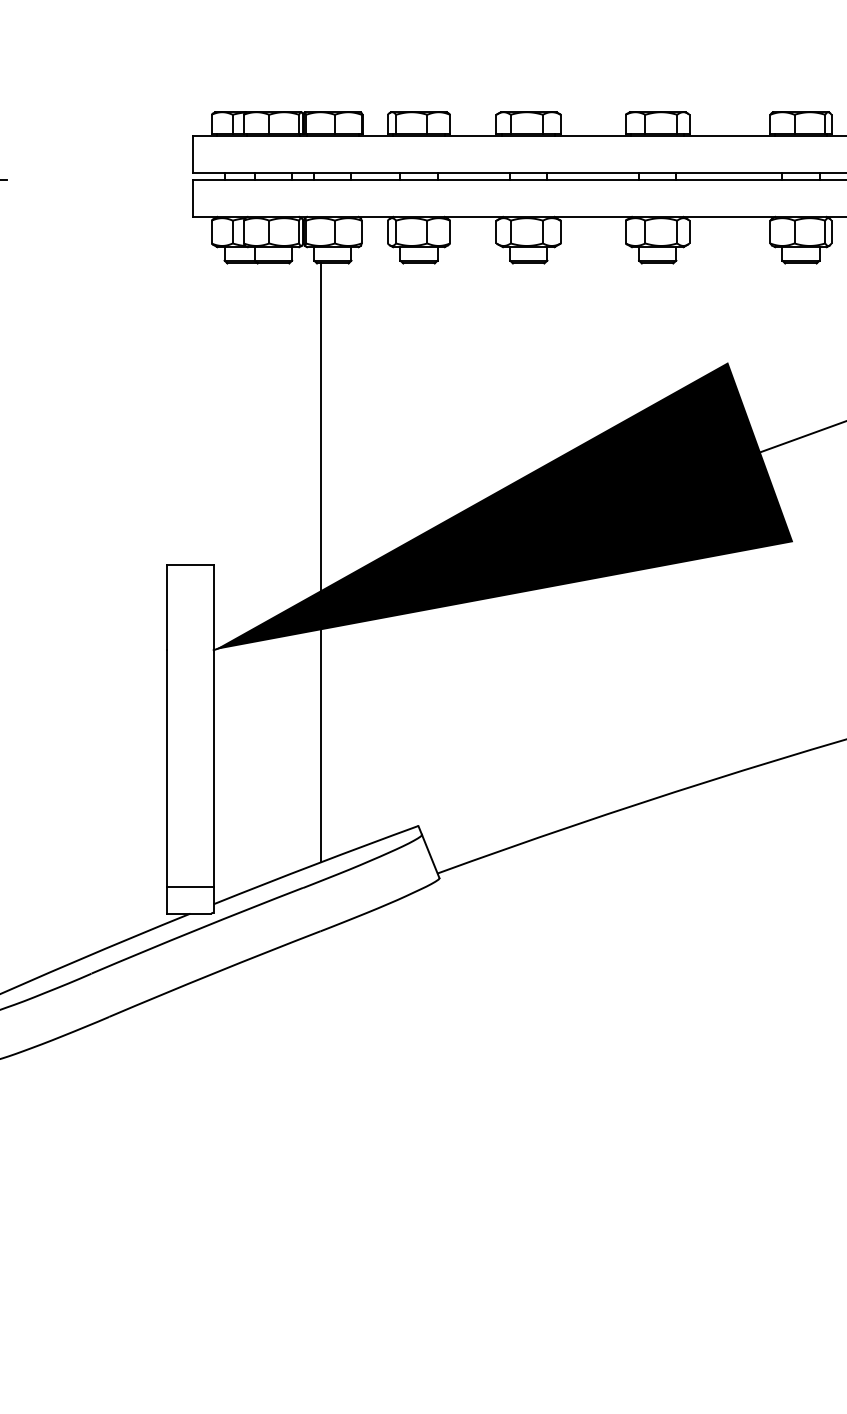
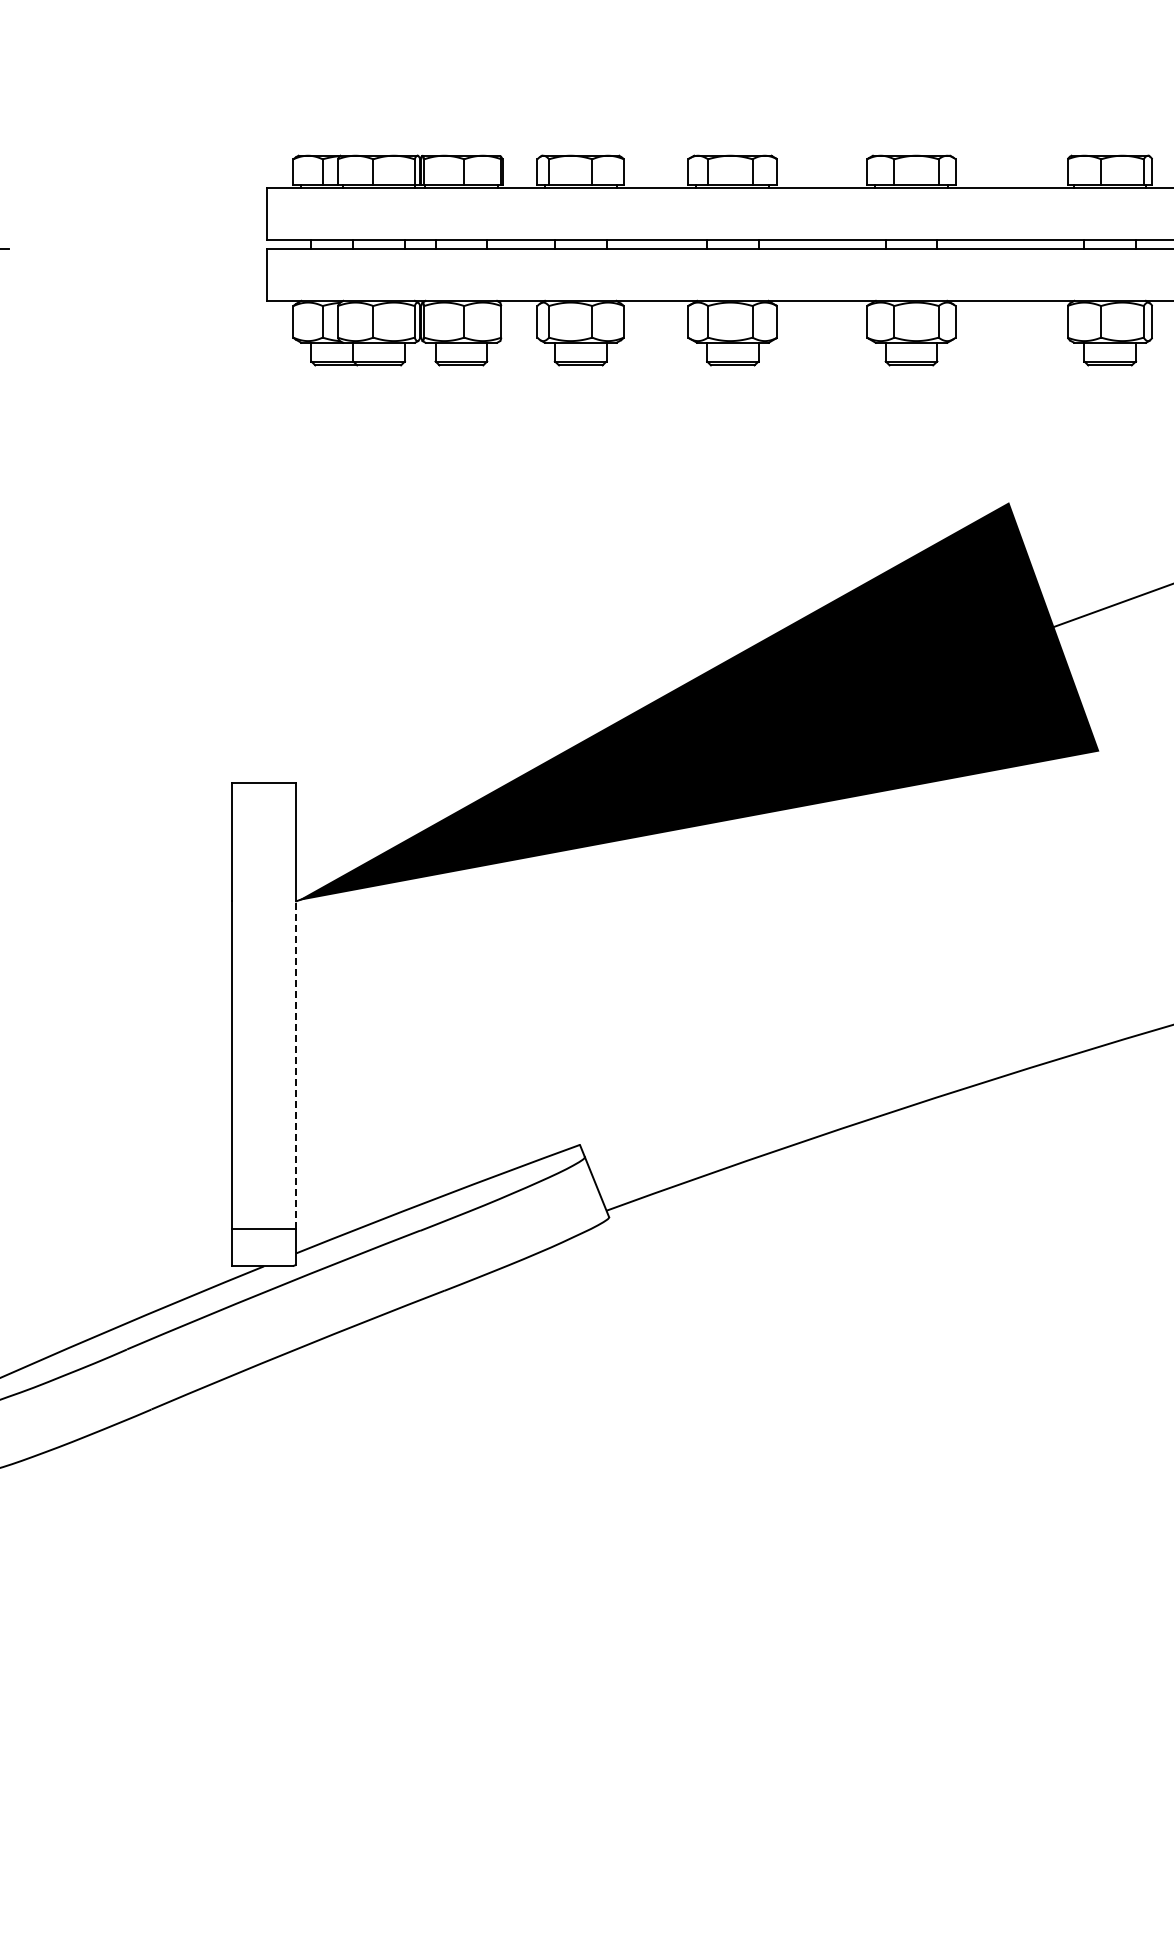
line: (320, 563) -> (444, 780), removed
line: (213, 768) -> (296, 1065), solid -> dashed

